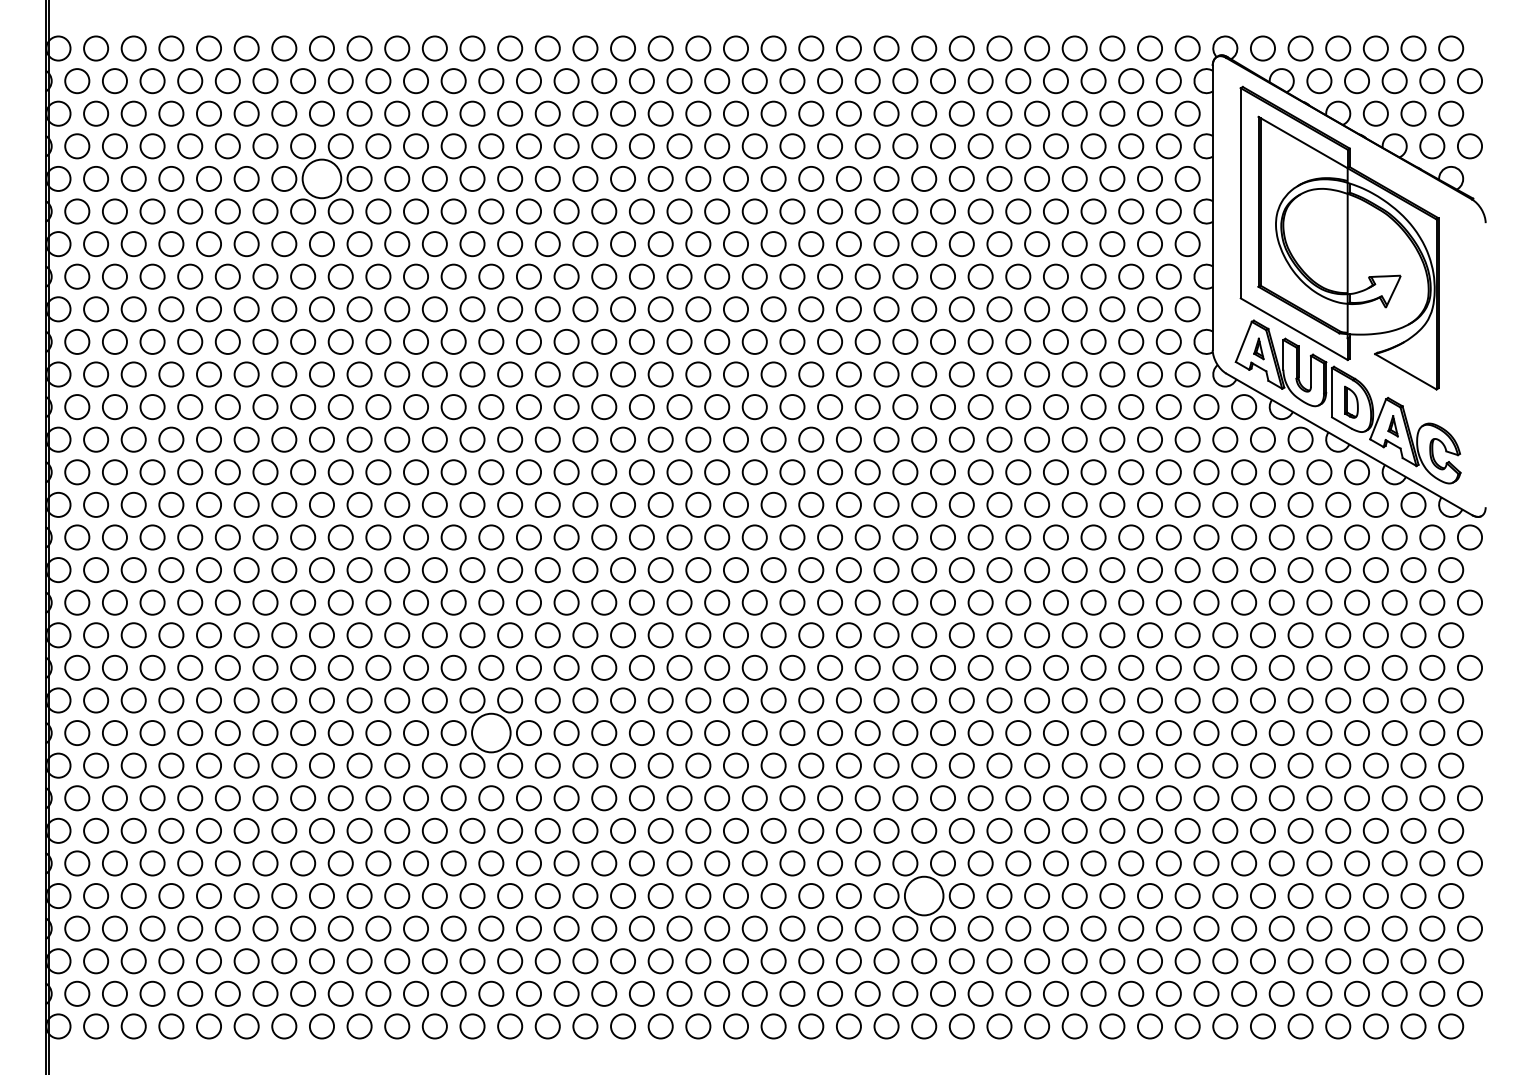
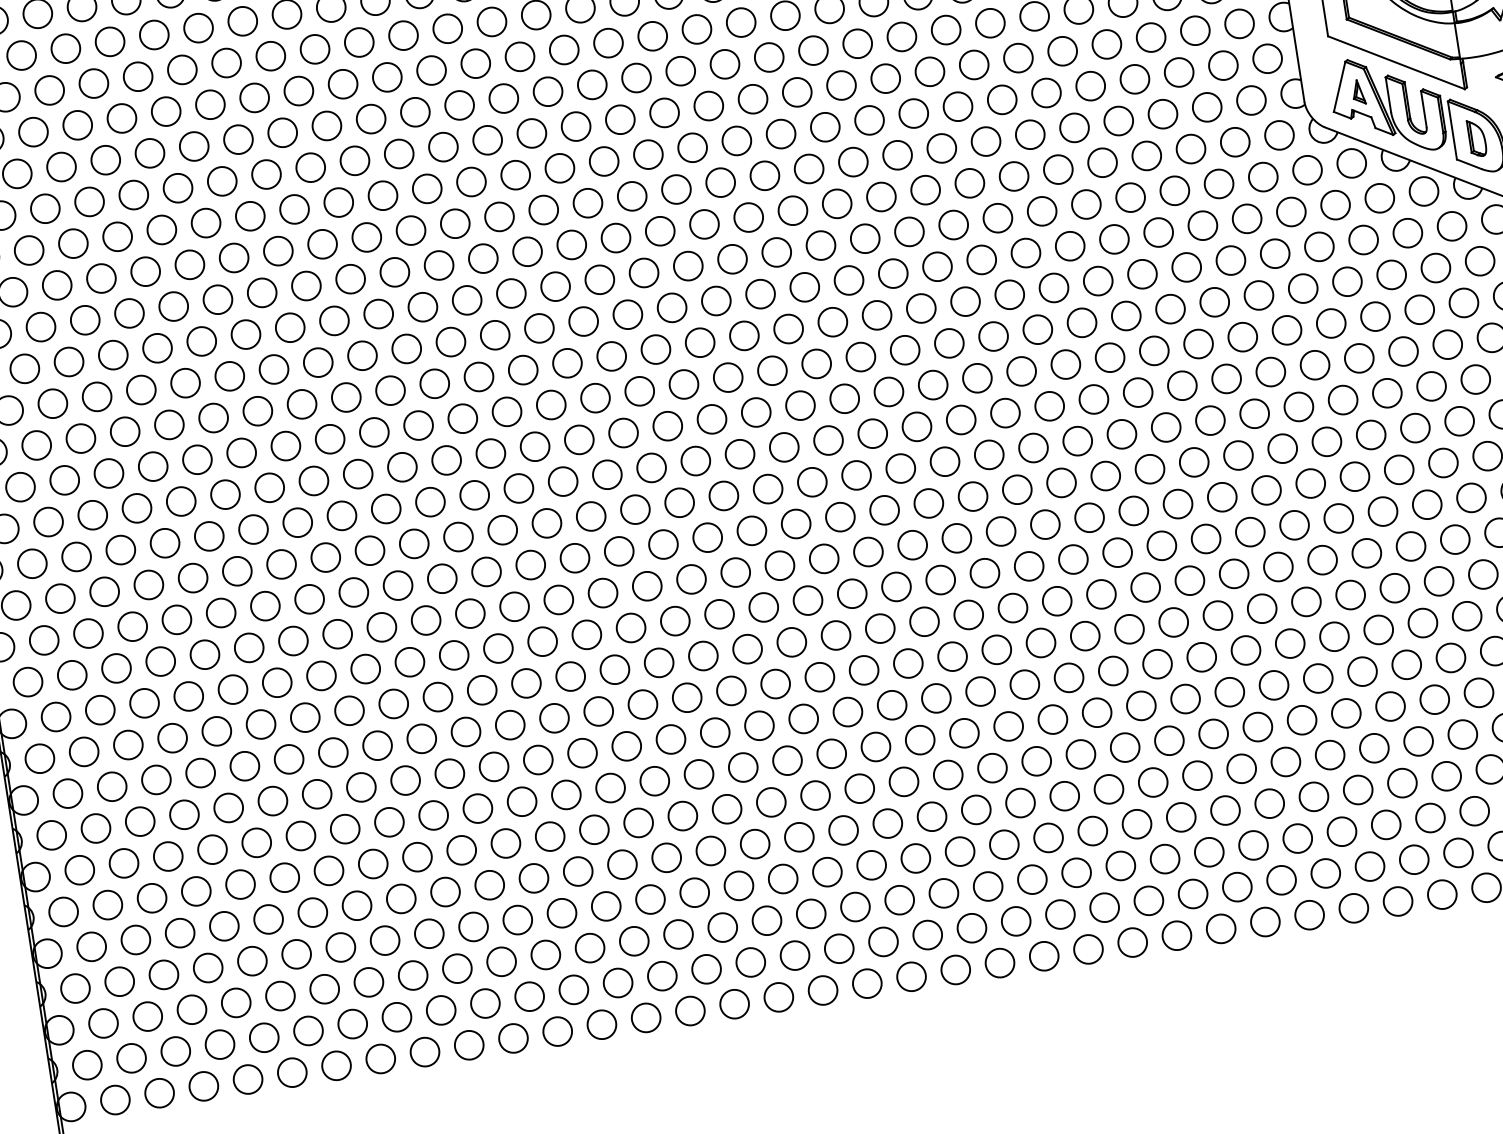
circle: (321, 178) -> (225, 62), size x0.62
circle: (491, 733) -> (526, 683), size x0.62
circle: (924, 896) -> (1065, 796), size x0.62

